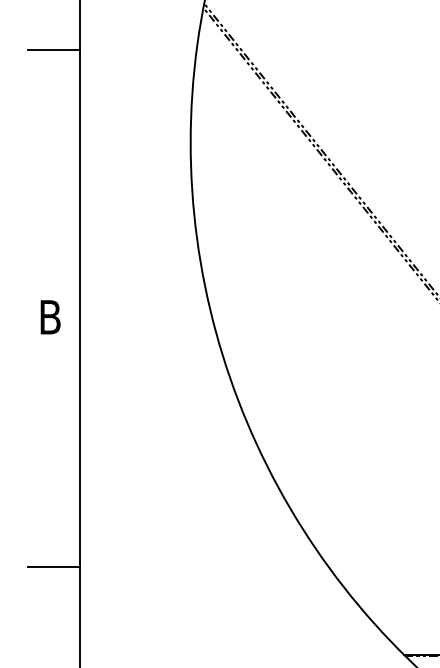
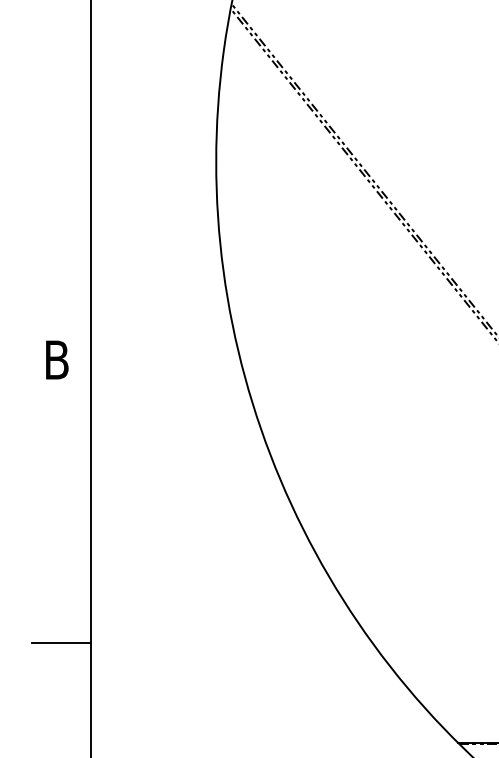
line: (53, 50) -> (60, 57), removed

